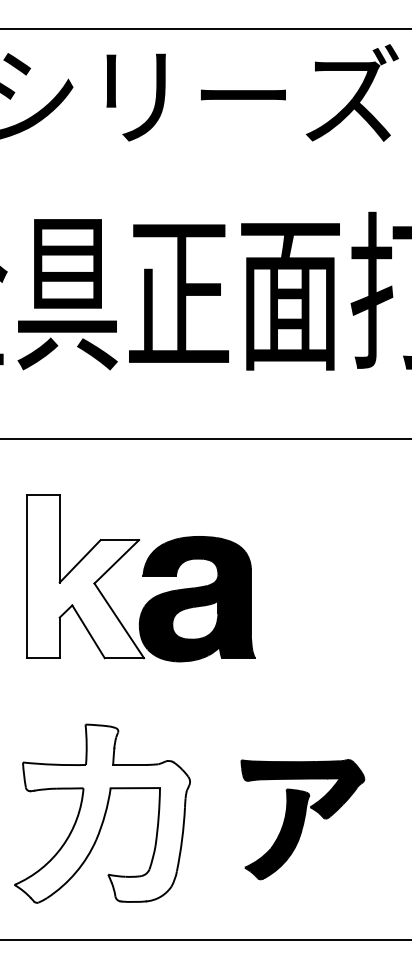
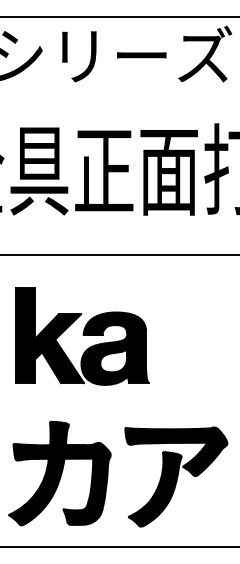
fill: (84, 576) -> (49, 335), added
fill: (102, 813) -> (59, 473), added
part: (303, 818) -> (176, 476), size x1.43

